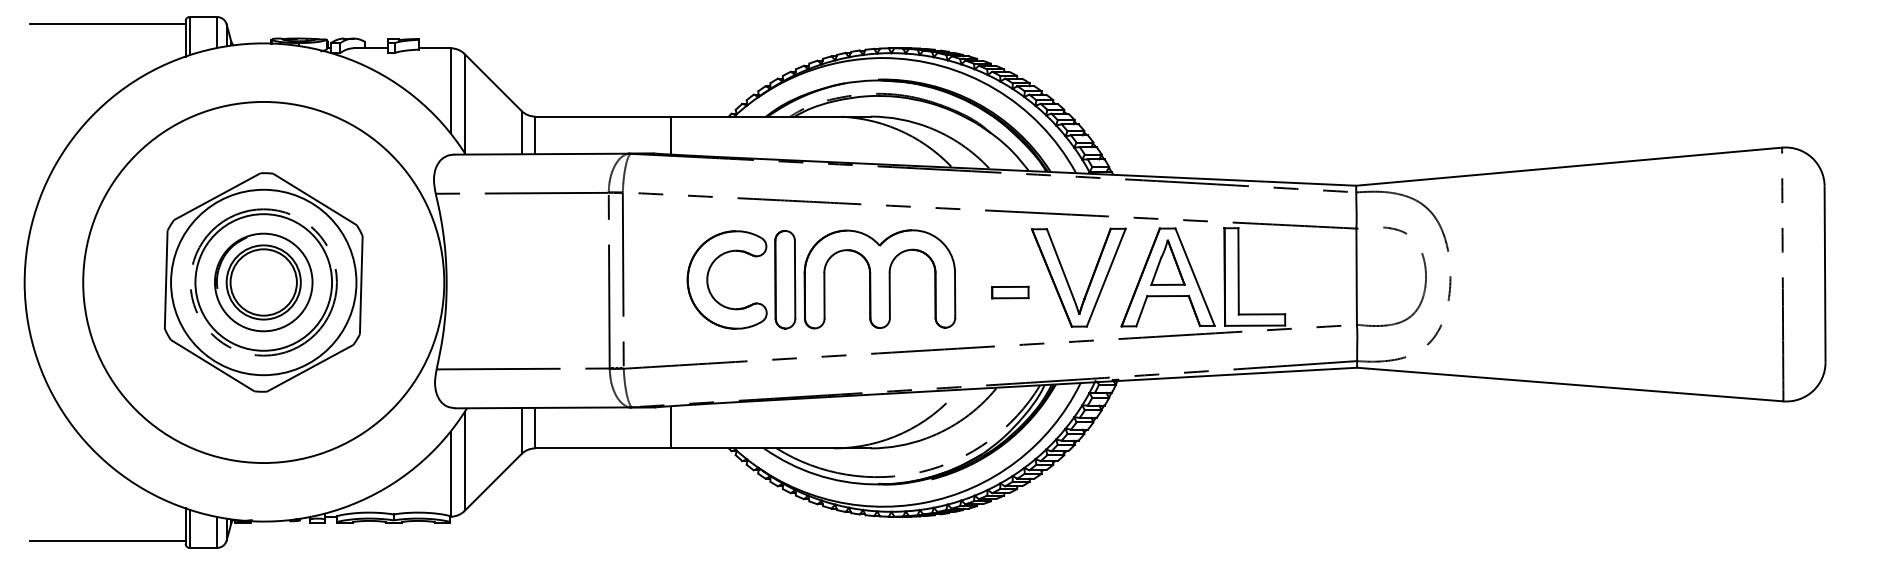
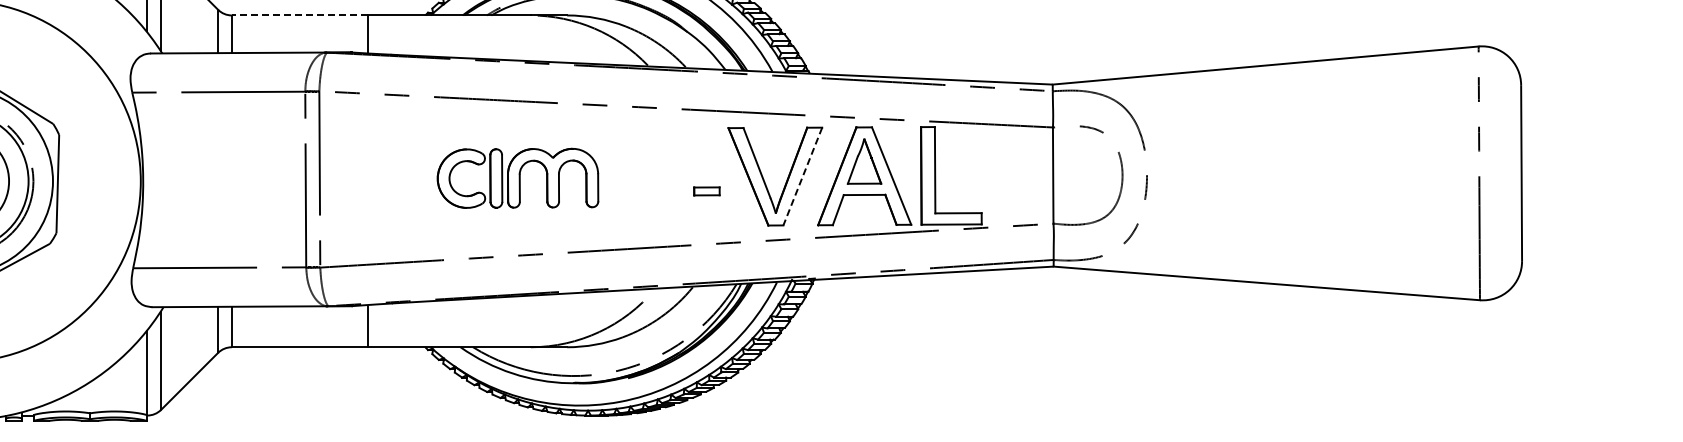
line: (603, 116) -> (300, 15), solid -> dashed
line: (1106, 277) -> (803, 176), solid -> dashed
part: (821, 279) -> (518, 178), size x0.6
part: (1010, 292) -> (707, 191), size x0.7

